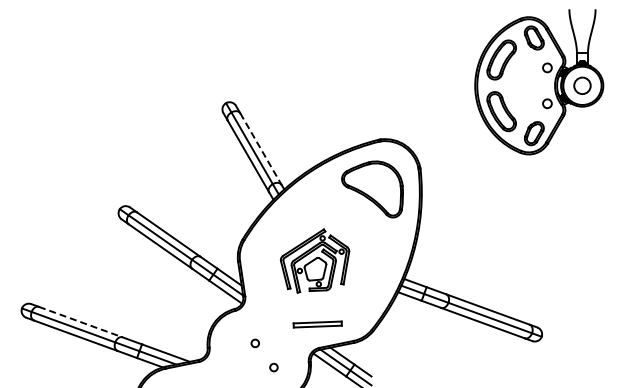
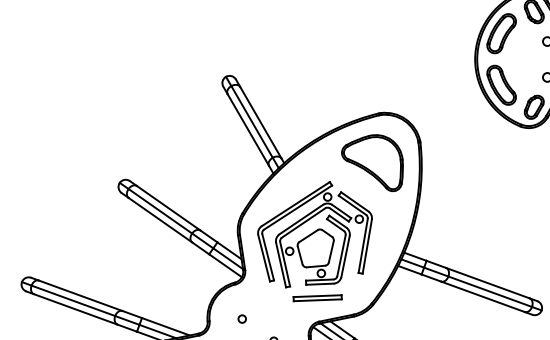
line: (261, 149) -> (261, 123), dashed -> solid
part: (314, 260) -> (314, 234), size x1.67
line: (81, 322) -> (81, 296), dashed -> solid
circle: (254, 343) -> (241, 319), moved

